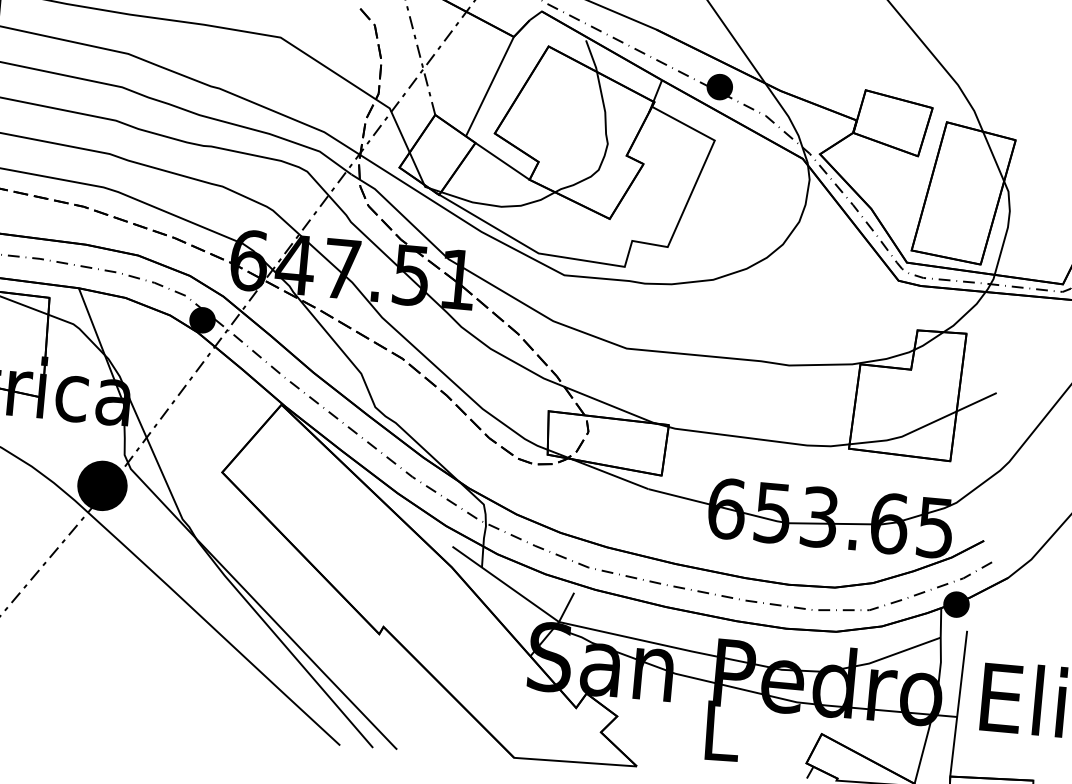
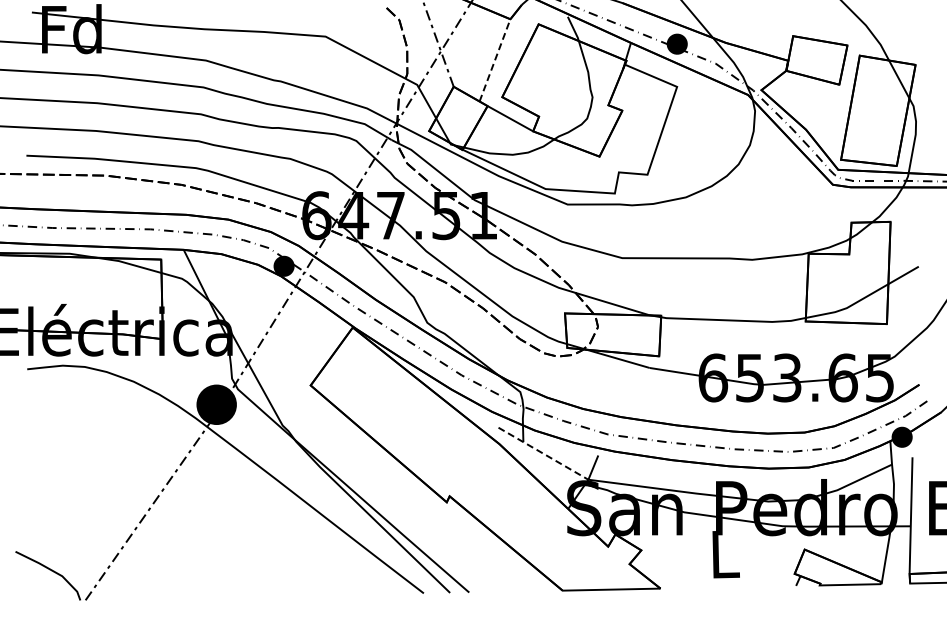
line: (490, 86) -> (495, 60), solid -> dashed
line: (505, 584) -> (543, 453), solid -> dashed

